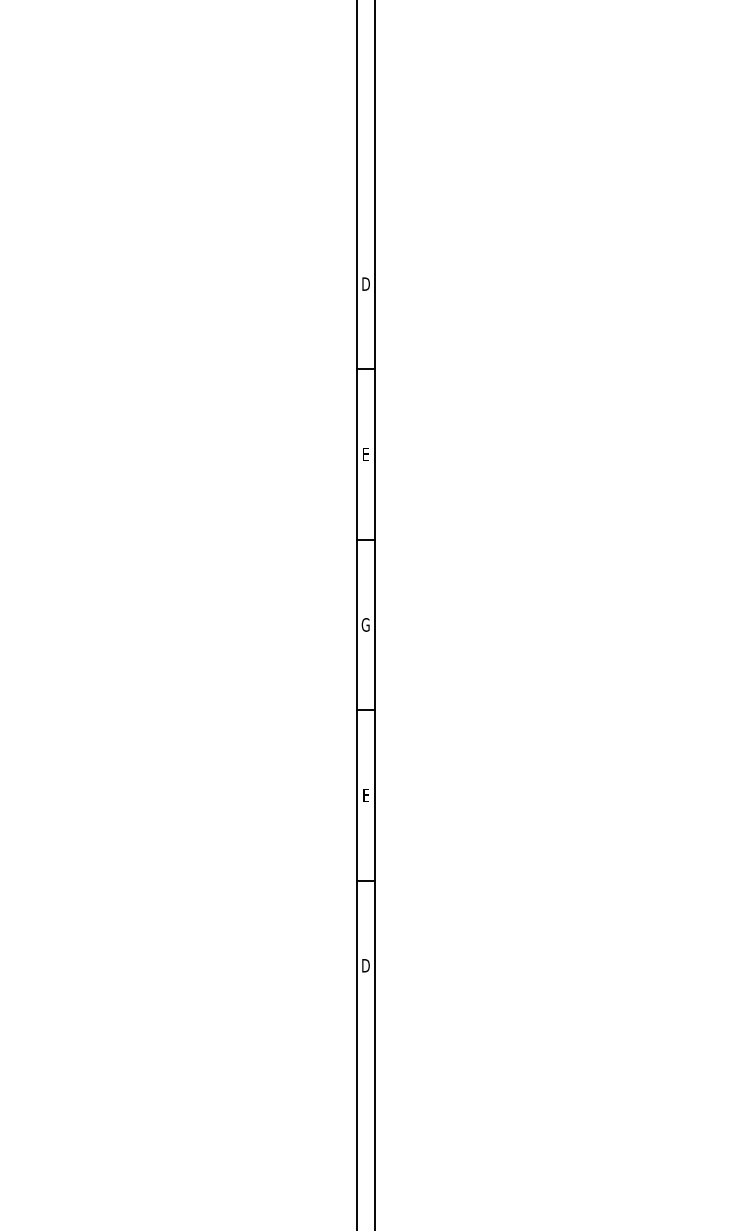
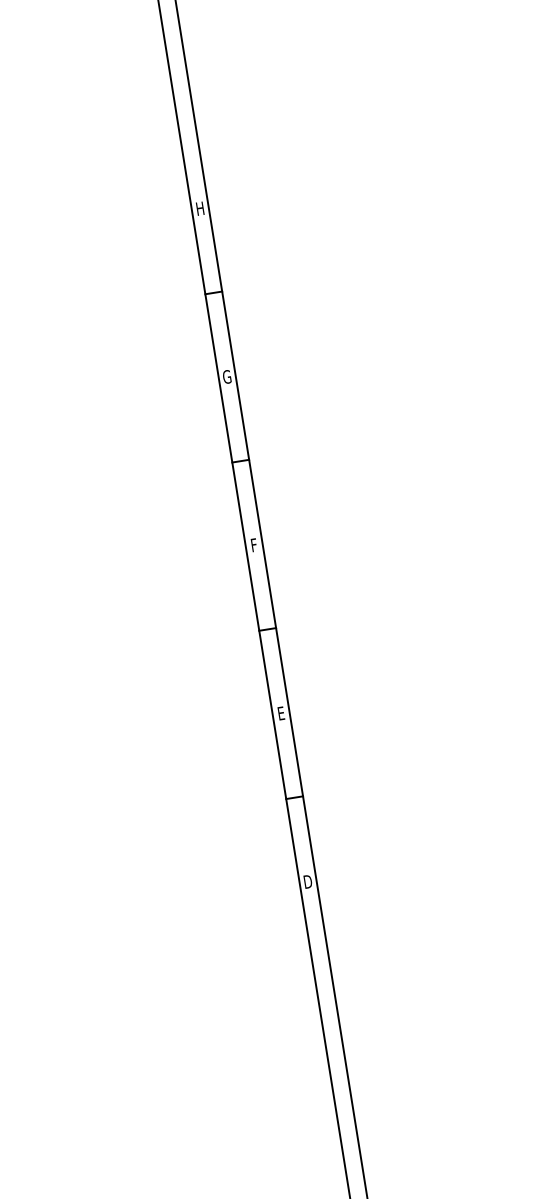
text: (365, 283) -> (199, 208), D -> H
text: (365, 454) -> (226, 377), E -> G
text: (365, 624) -> (253, 544), G -> F

